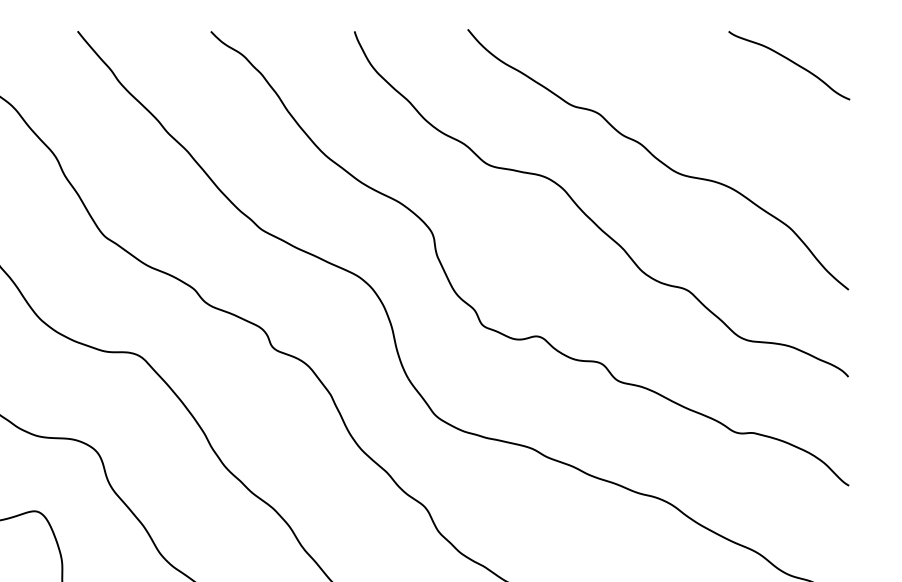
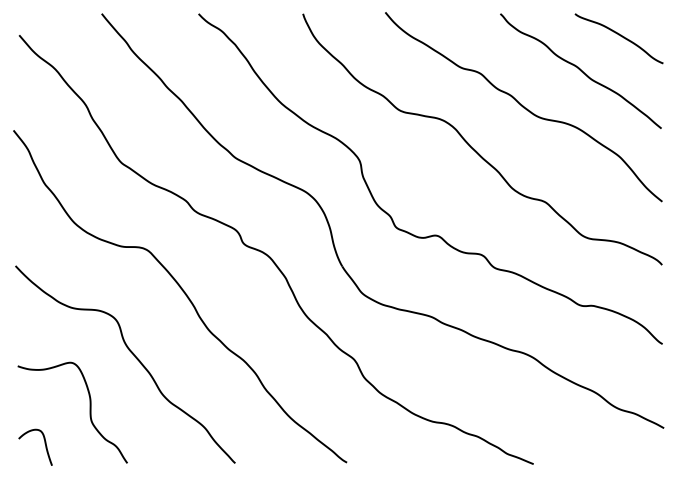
curve: (736, 109) -> (580, 70), added

